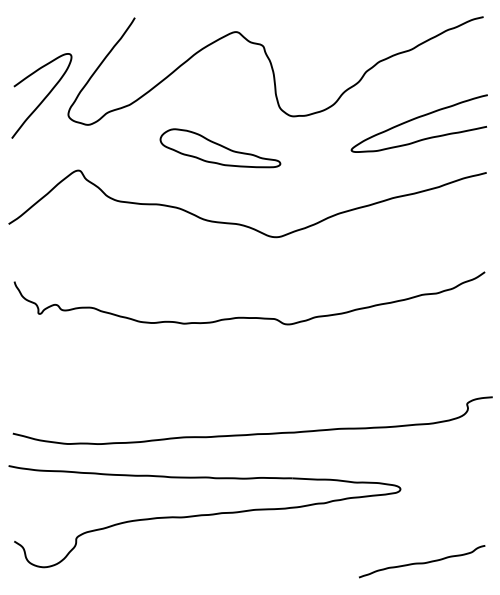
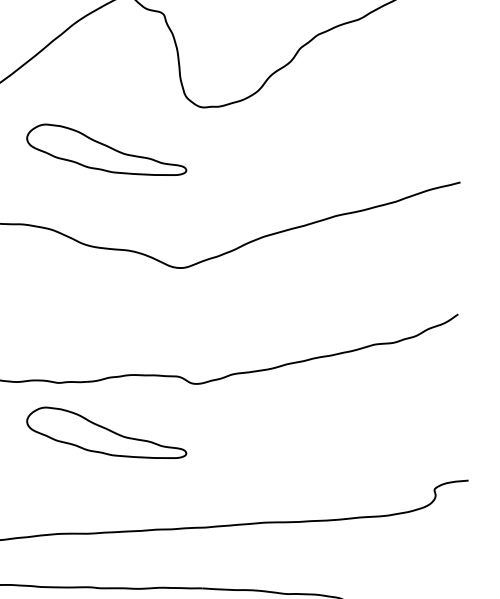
curve: (418, 118) -> (369, 110), removed
part: (220, 361) -> (106, 433), added

